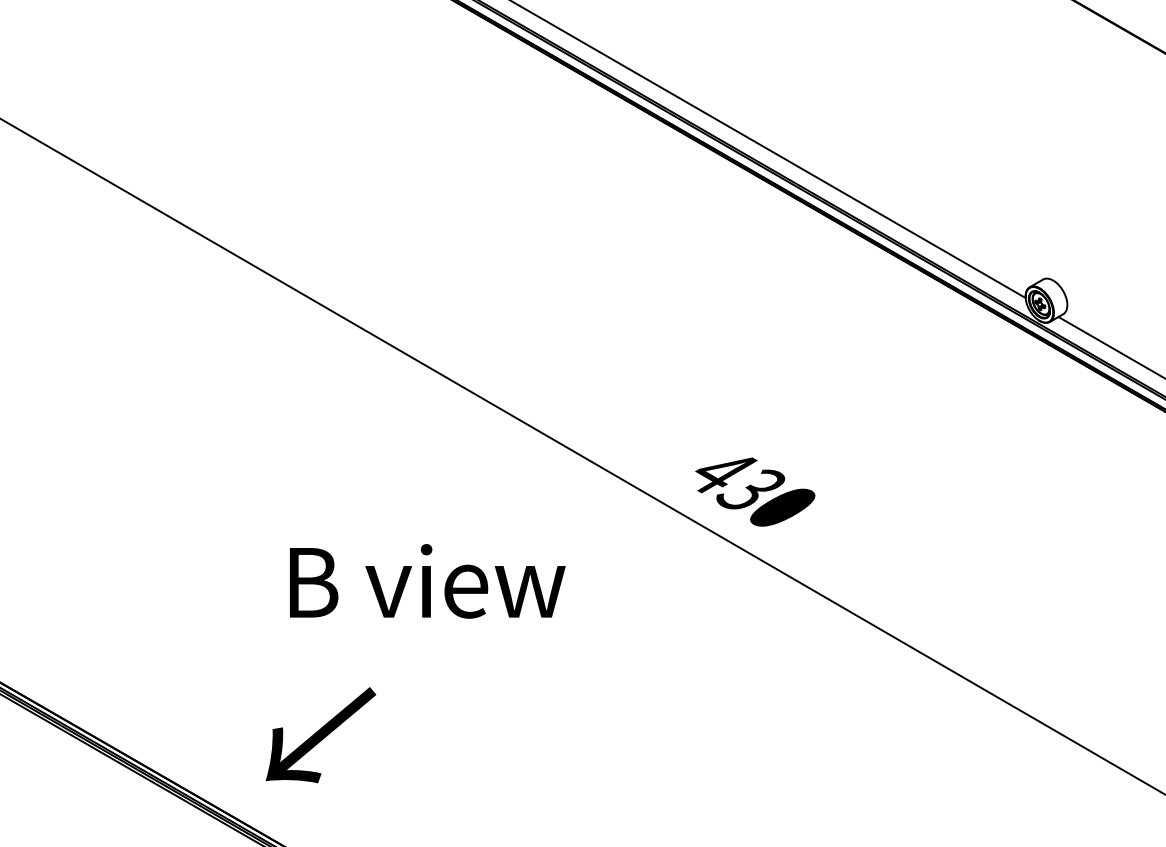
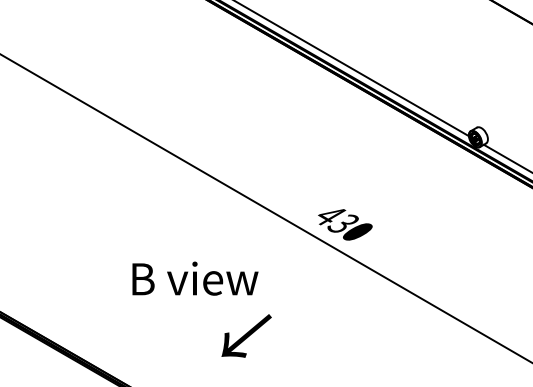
text: (427, 580) -> (195, 278), moved
text: (320, 734) -> (246, 335), moved

